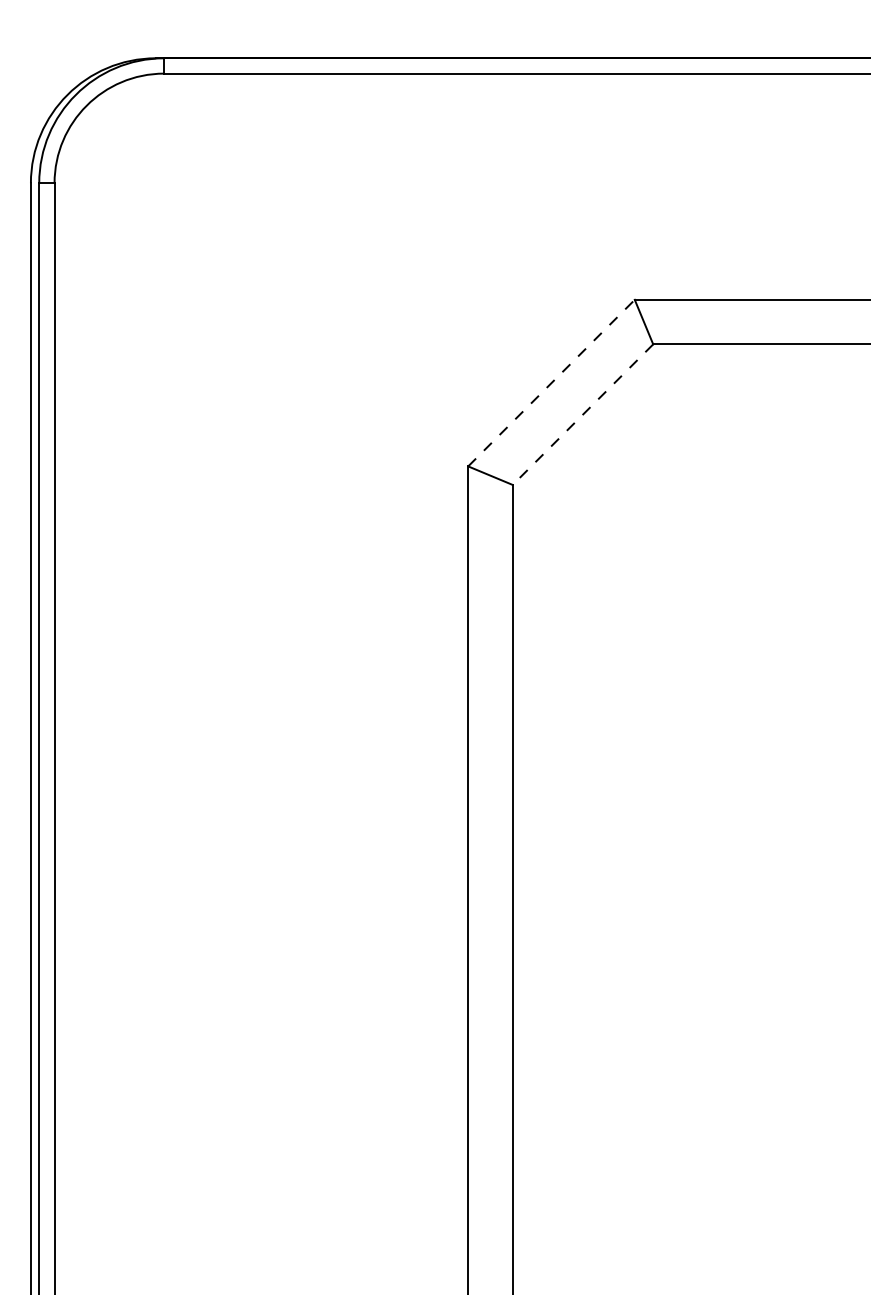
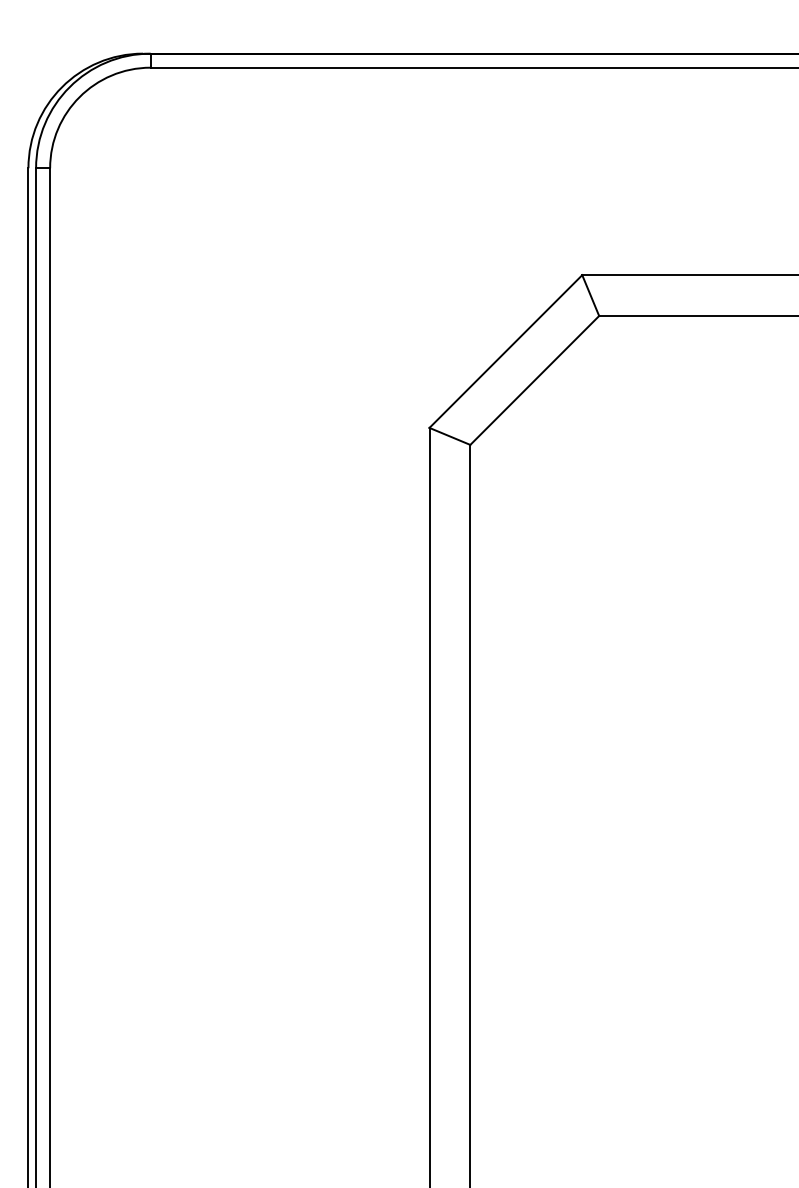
line: (551, 383) -> (505, 351), dashed -> solid
line: (582, 415) -> (534, 381), dashed -> solid

